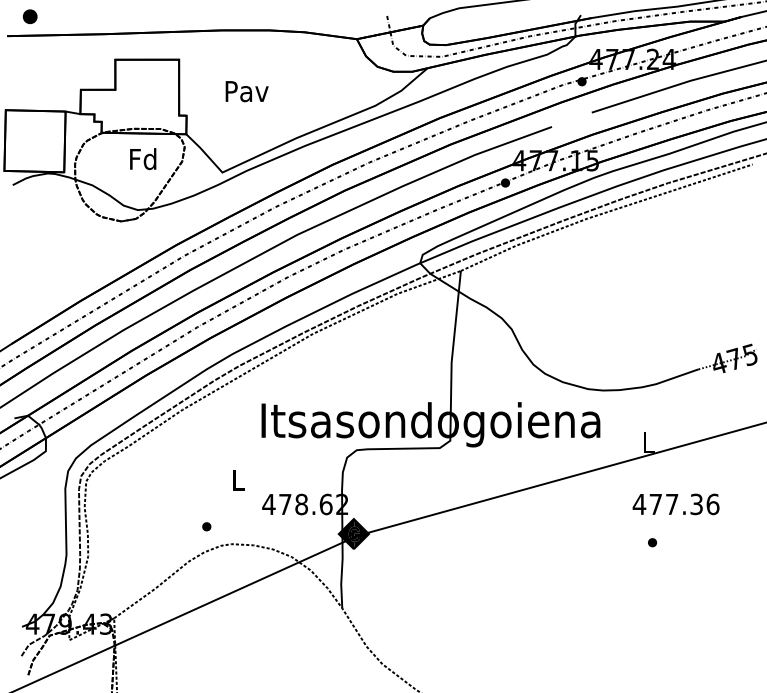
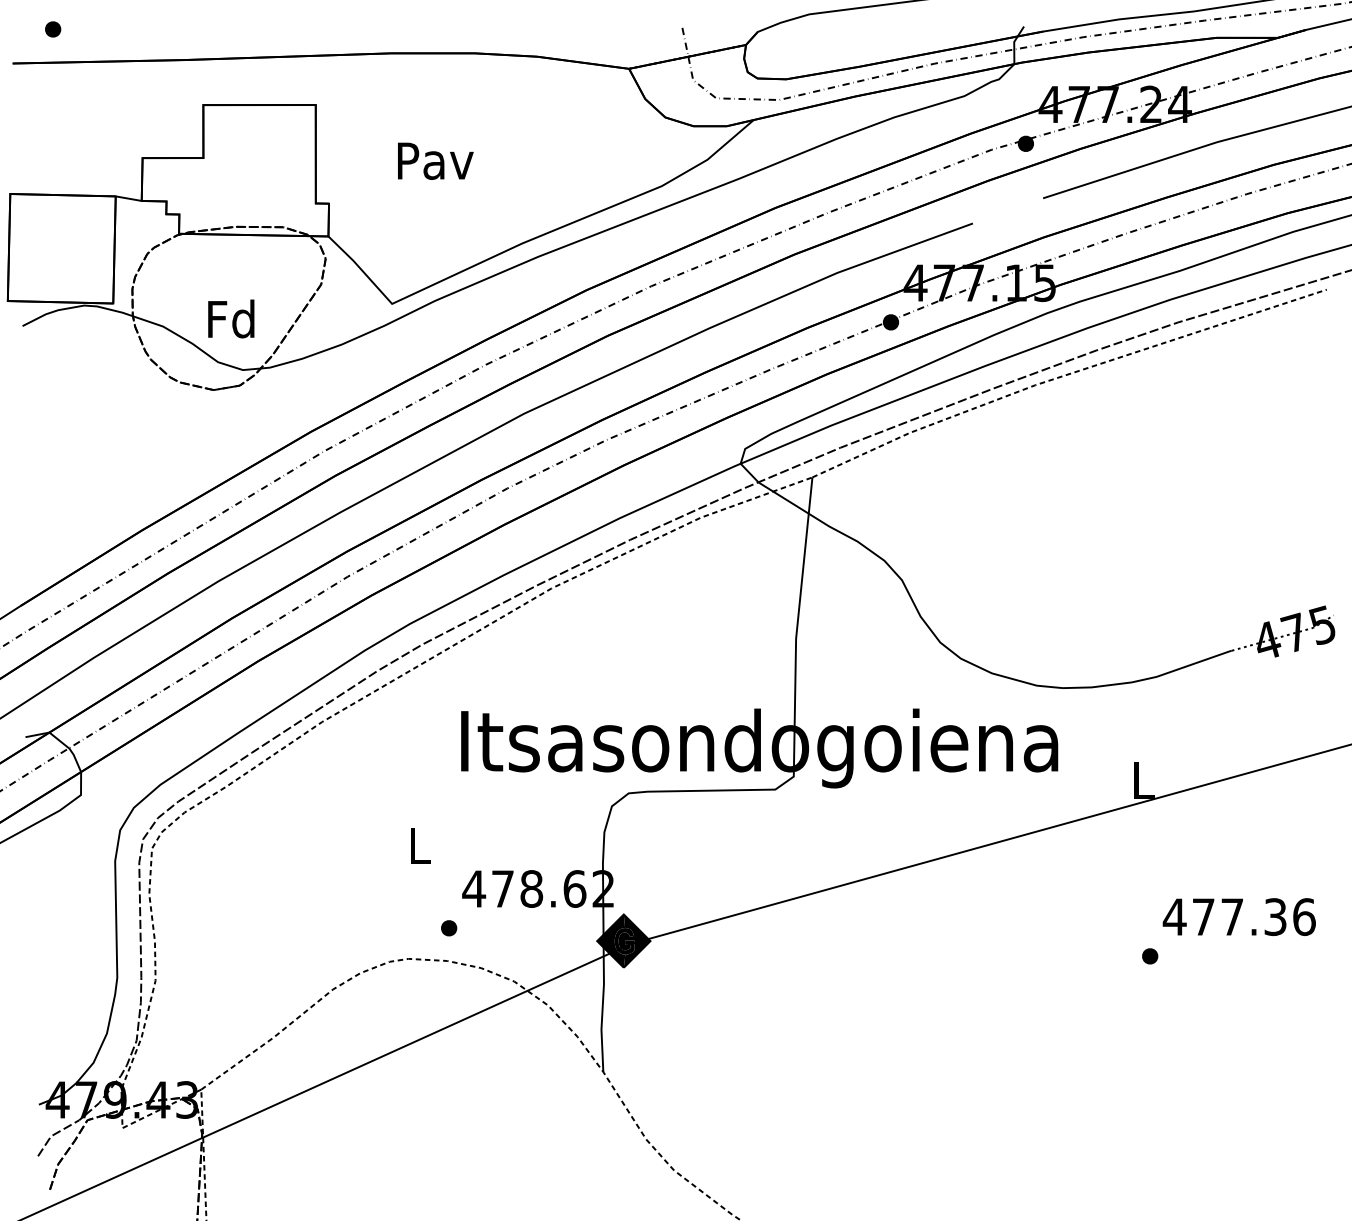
part: (29, 16) -> (52, 28), size x0.62
text: (143, 159) -> (231, 319), moved
text: (675, 504) -> (1238, 917), moved
part: (206, 526) -> (448, 927), moved

